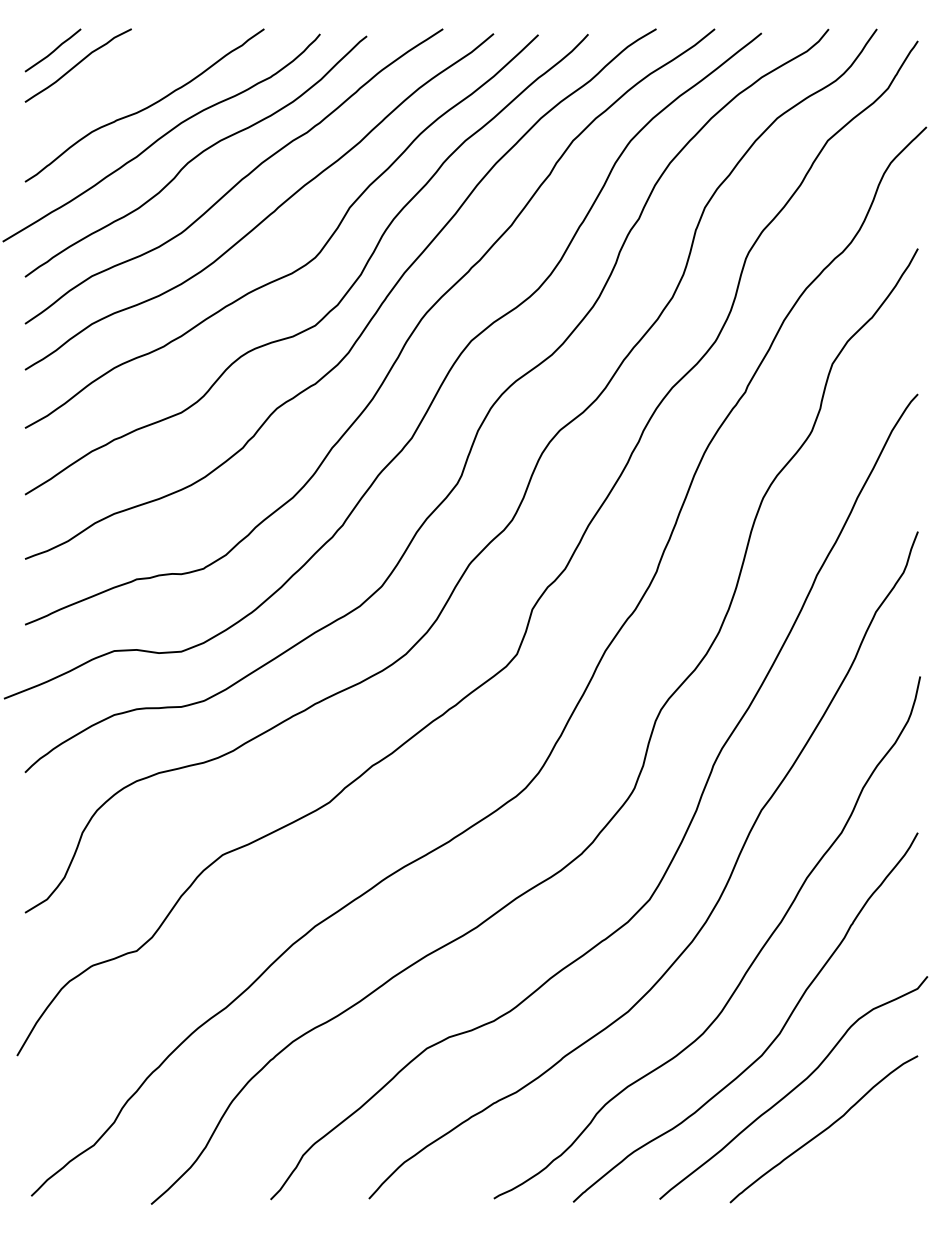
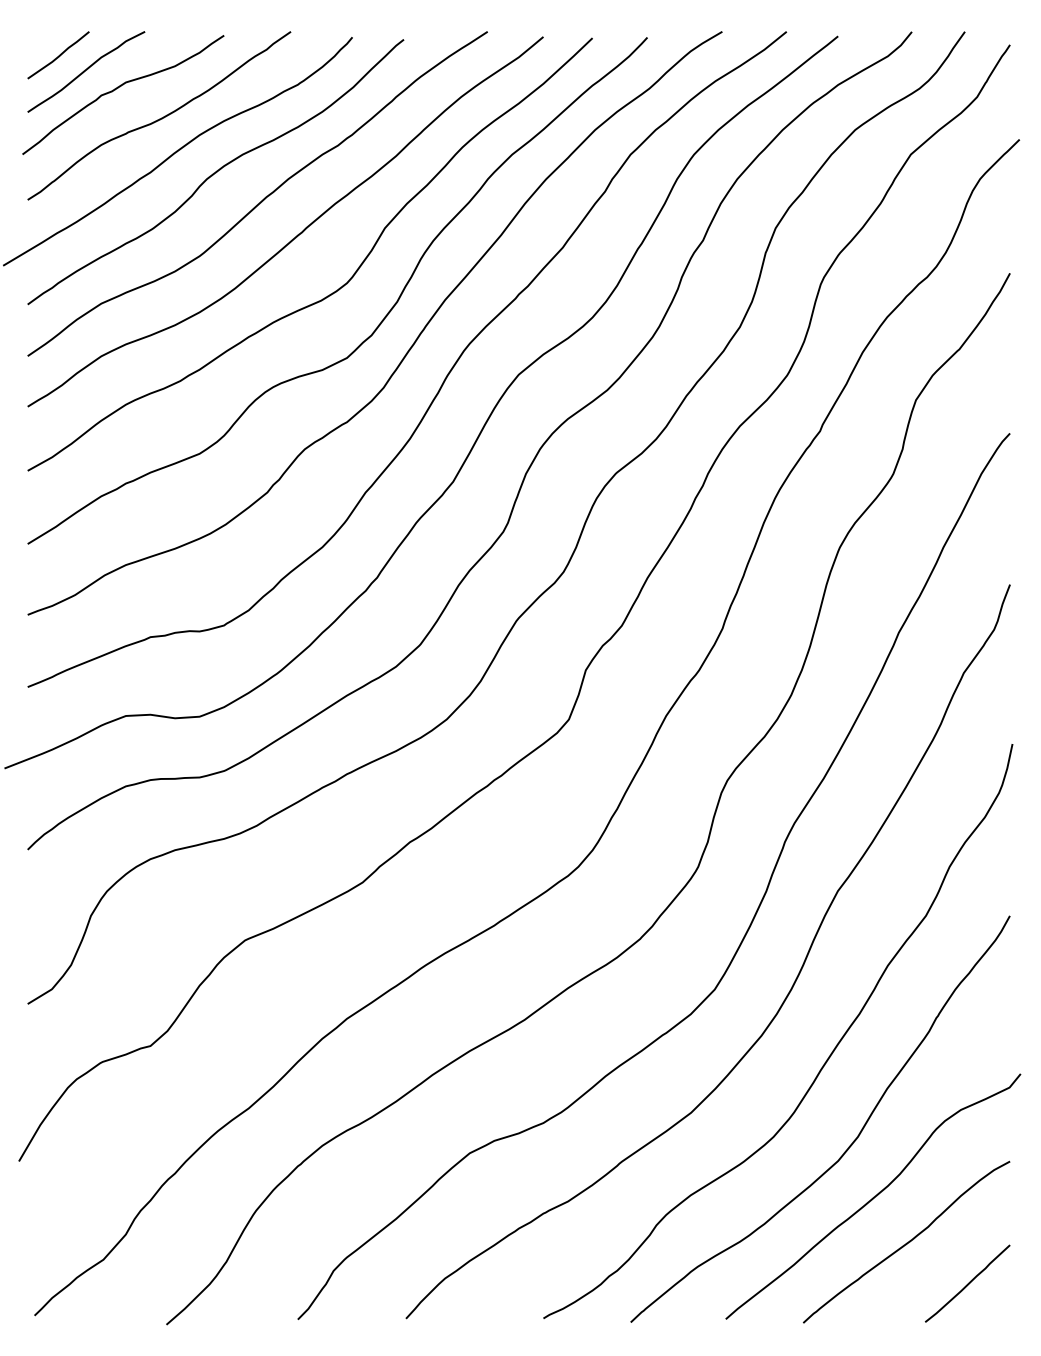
curve: (109, 79) -> (120, 87), added
curve: (879, 1166) -> (967, 1283), added

